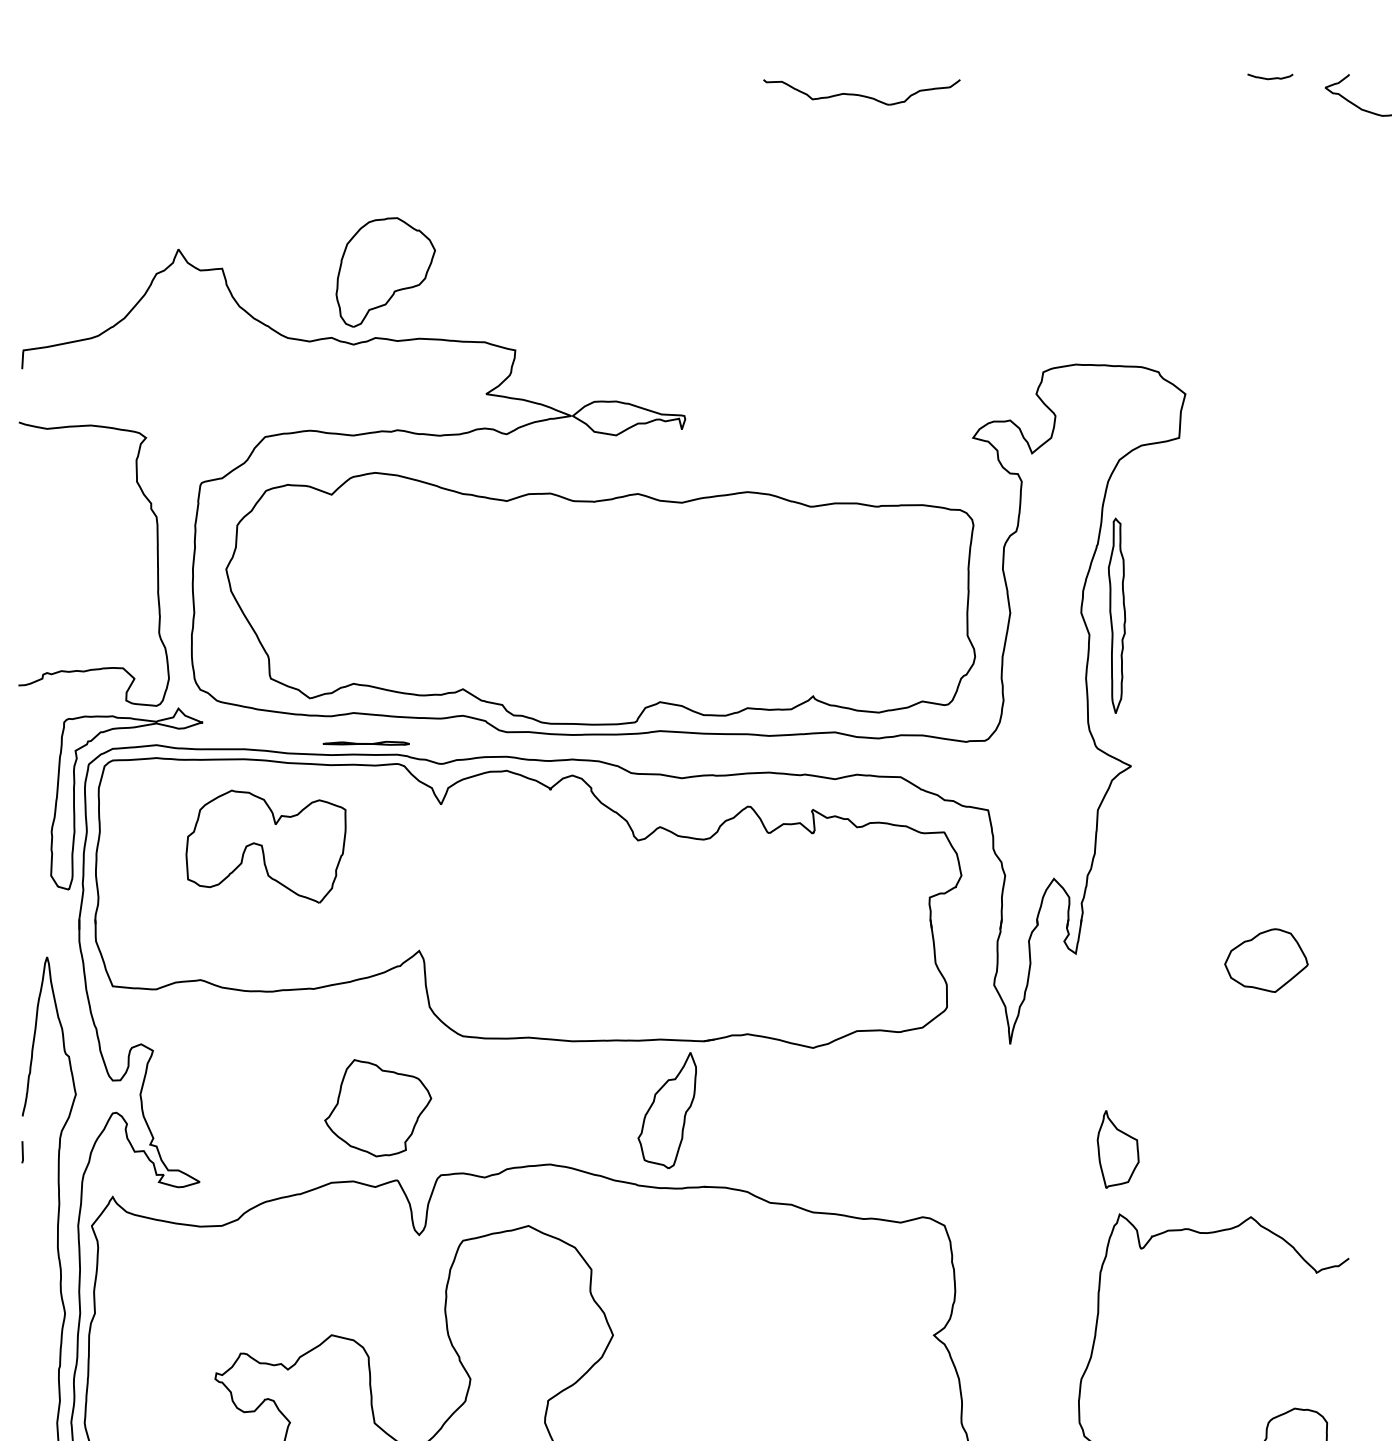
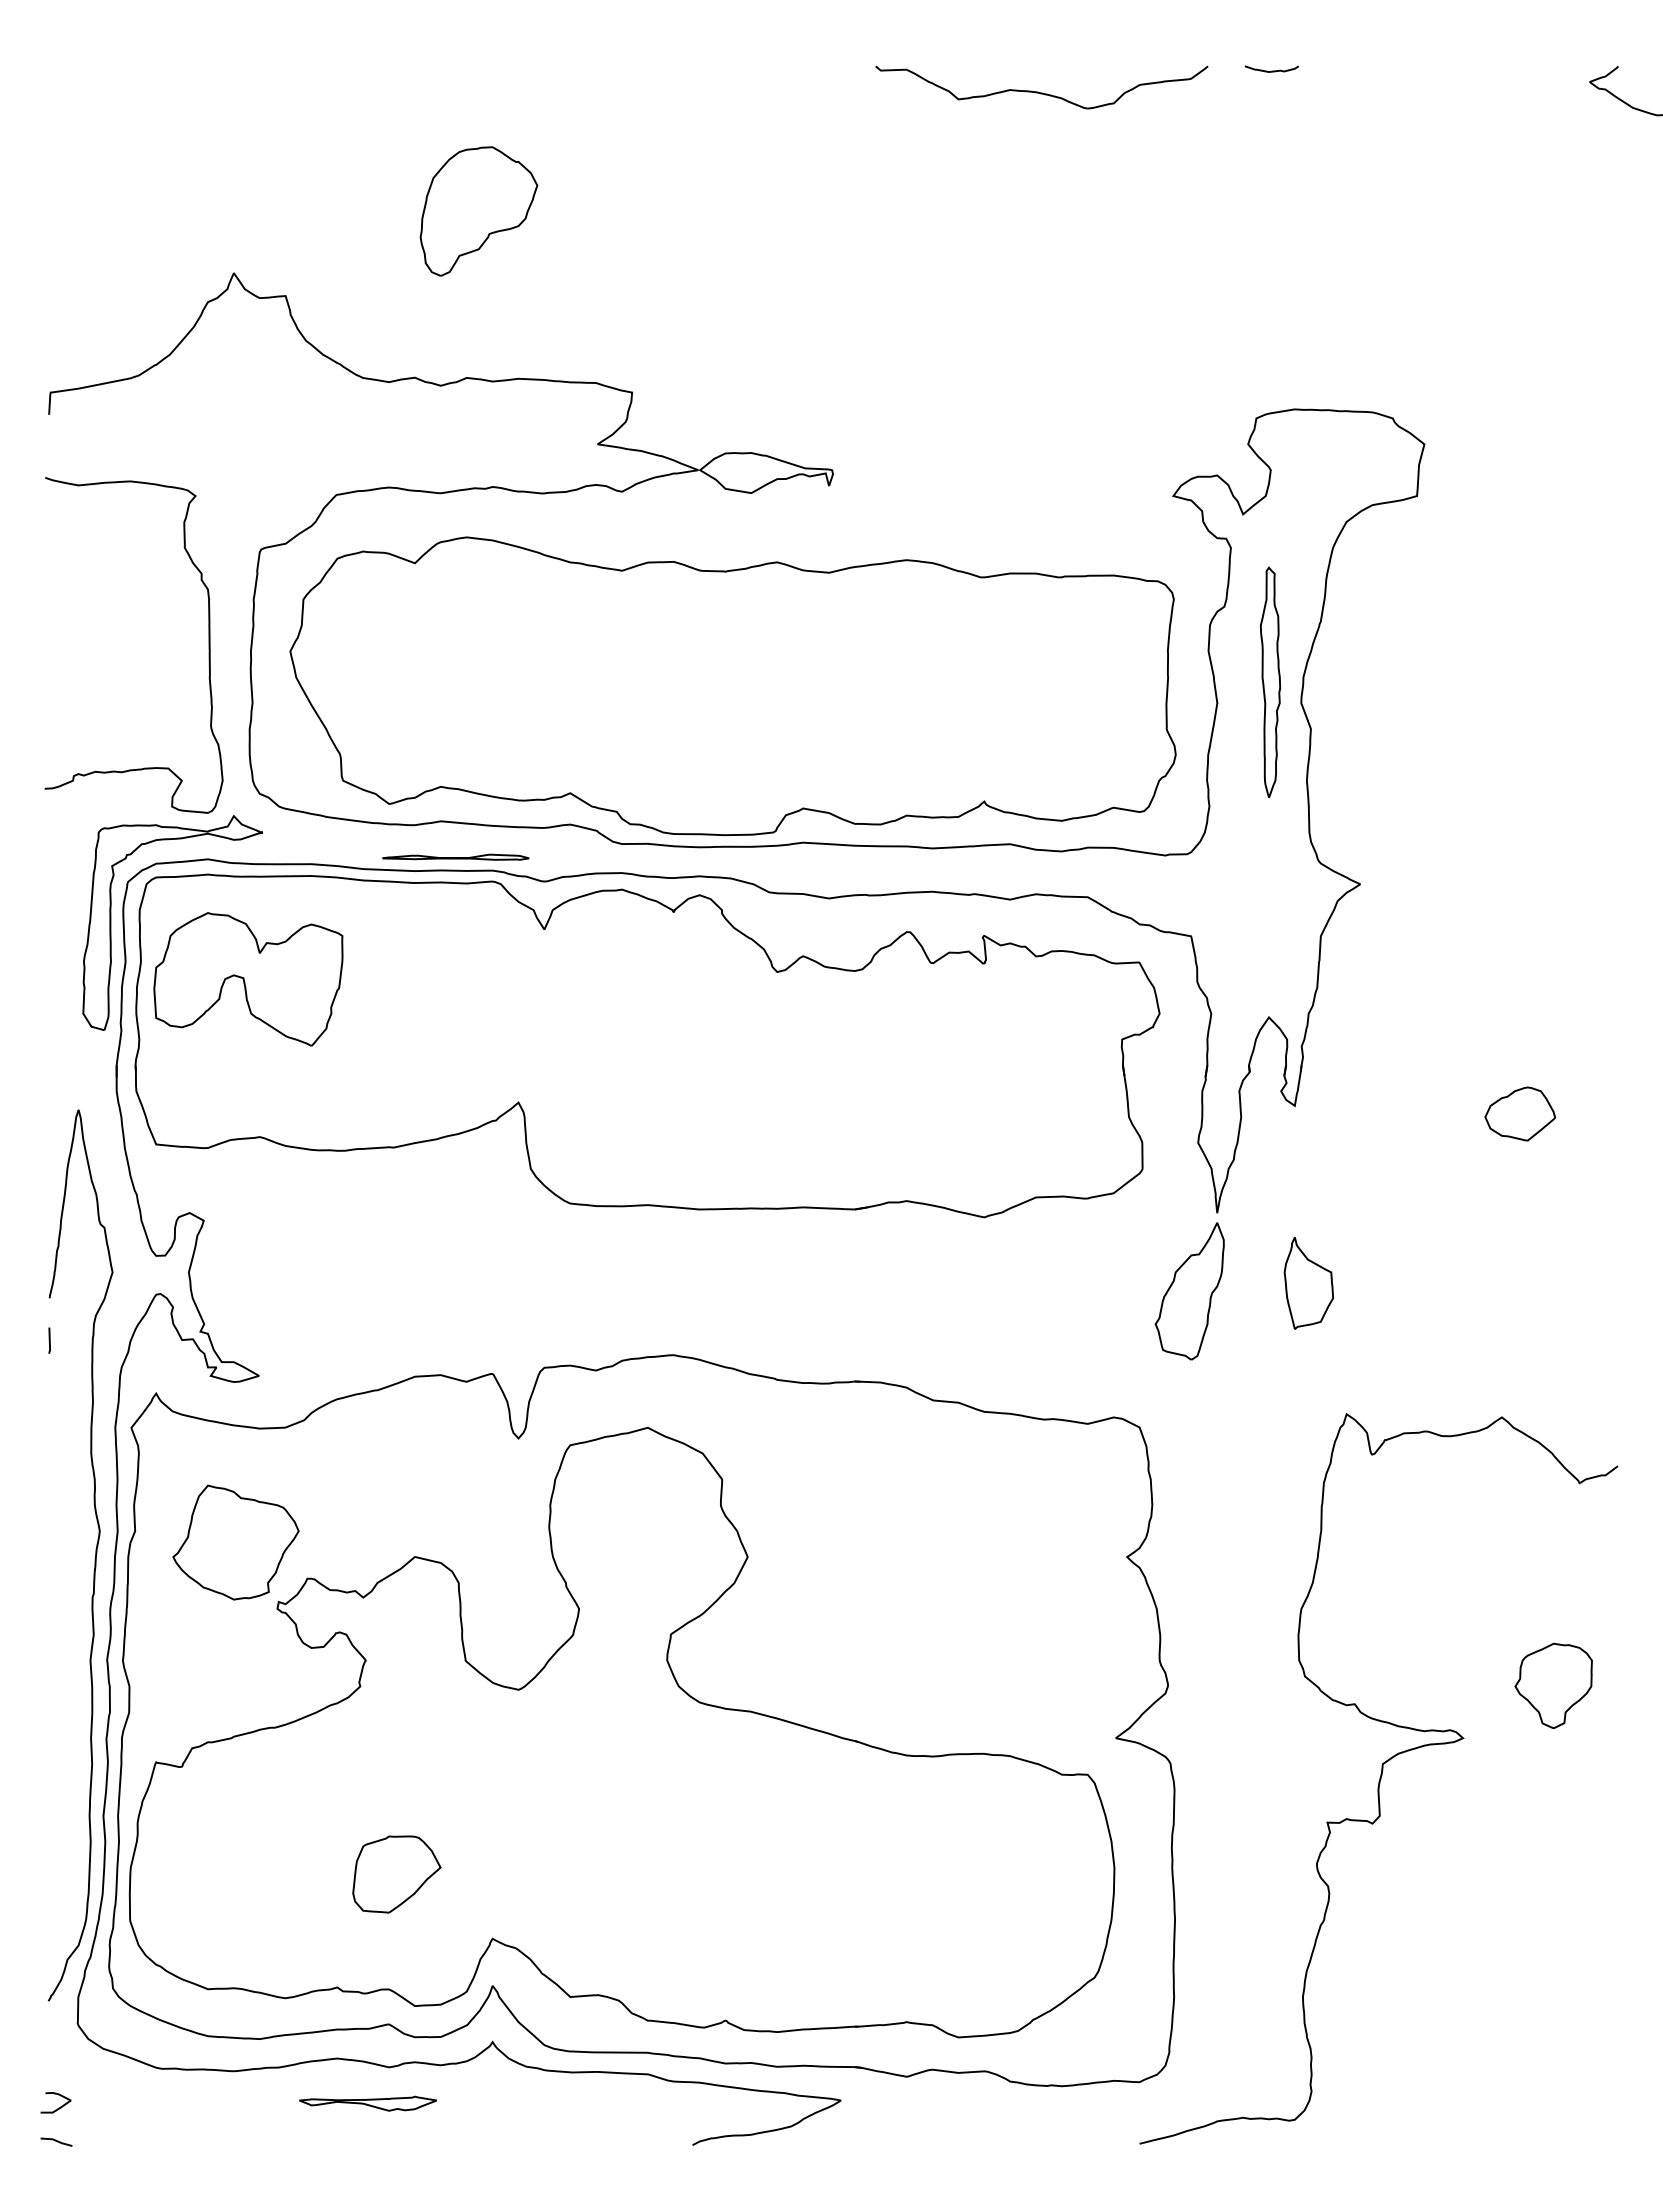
curve: (1270, 77) -> (1271, 70), moved
part: (861, 92) -> (1041, 87), size x1.43
part: (385, 272) -> (478, 211), moved
part: (1117, 615) -> (1270, 681), moved
part: (365, 742) -> (455, 856), size x1.43
part: (266, 846) -> (248, 979), moved
part: (1266, 960) -> (1520, 1113), size x0.71
part: (377, 1108) -> (235, 1542), moved
part: (667, 1110) -> (1189, 1291), moved
part: (1117, 1149) -> (1308, 1283), moved

